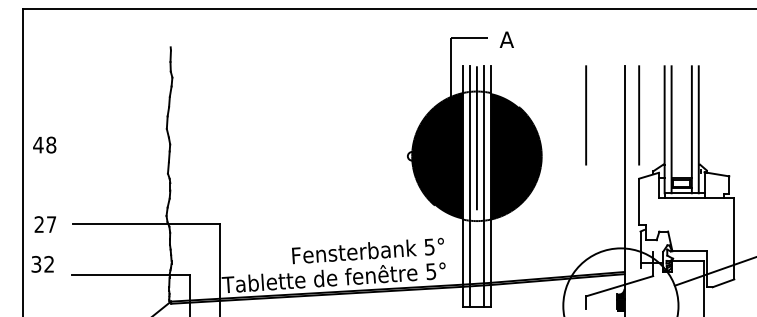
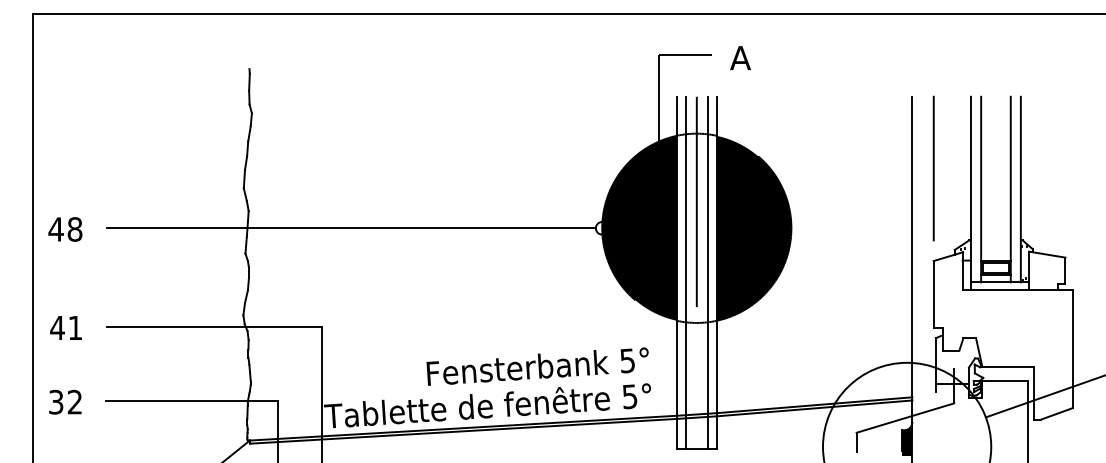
line: (586, 115) -> (856, 168), removed
text: (44, 144) -> (65, 228), moved
line: (240, 156) -> (351, 228), added
text: (44, 224) -> (65, 327), 27 -> 41
text: (42, 264) -> (65, 402), moved

